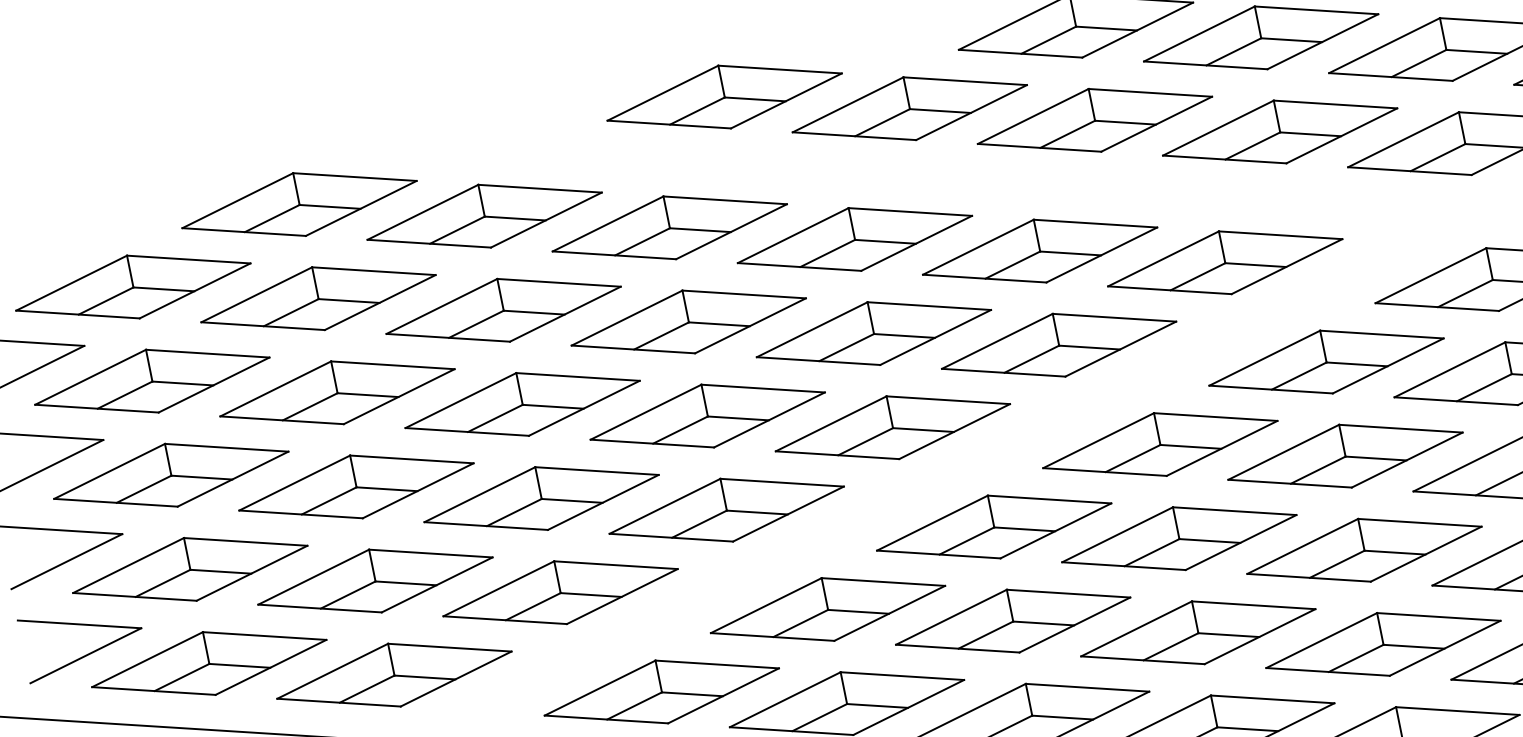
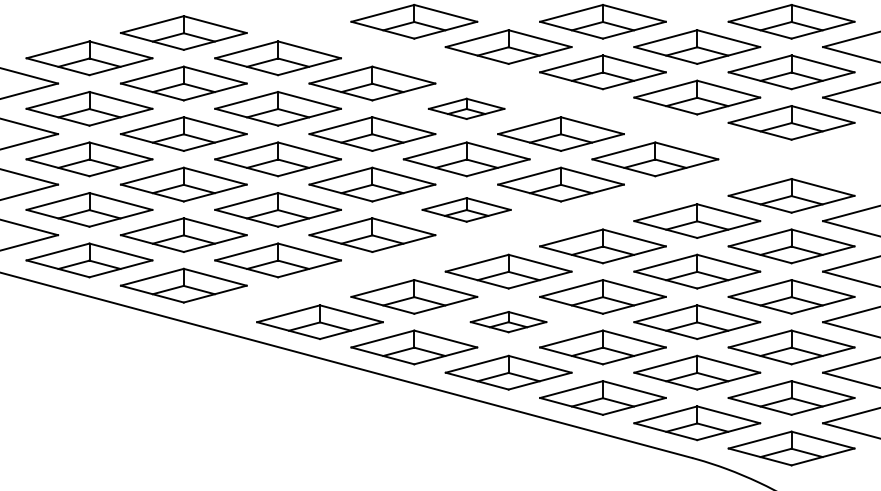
part: (854, 238) -> (466, 108), size x0.6
part: (892, 427) -> (466, 209), size x0.7
part: (1012, 619) -> (508, 321), size x0.6

